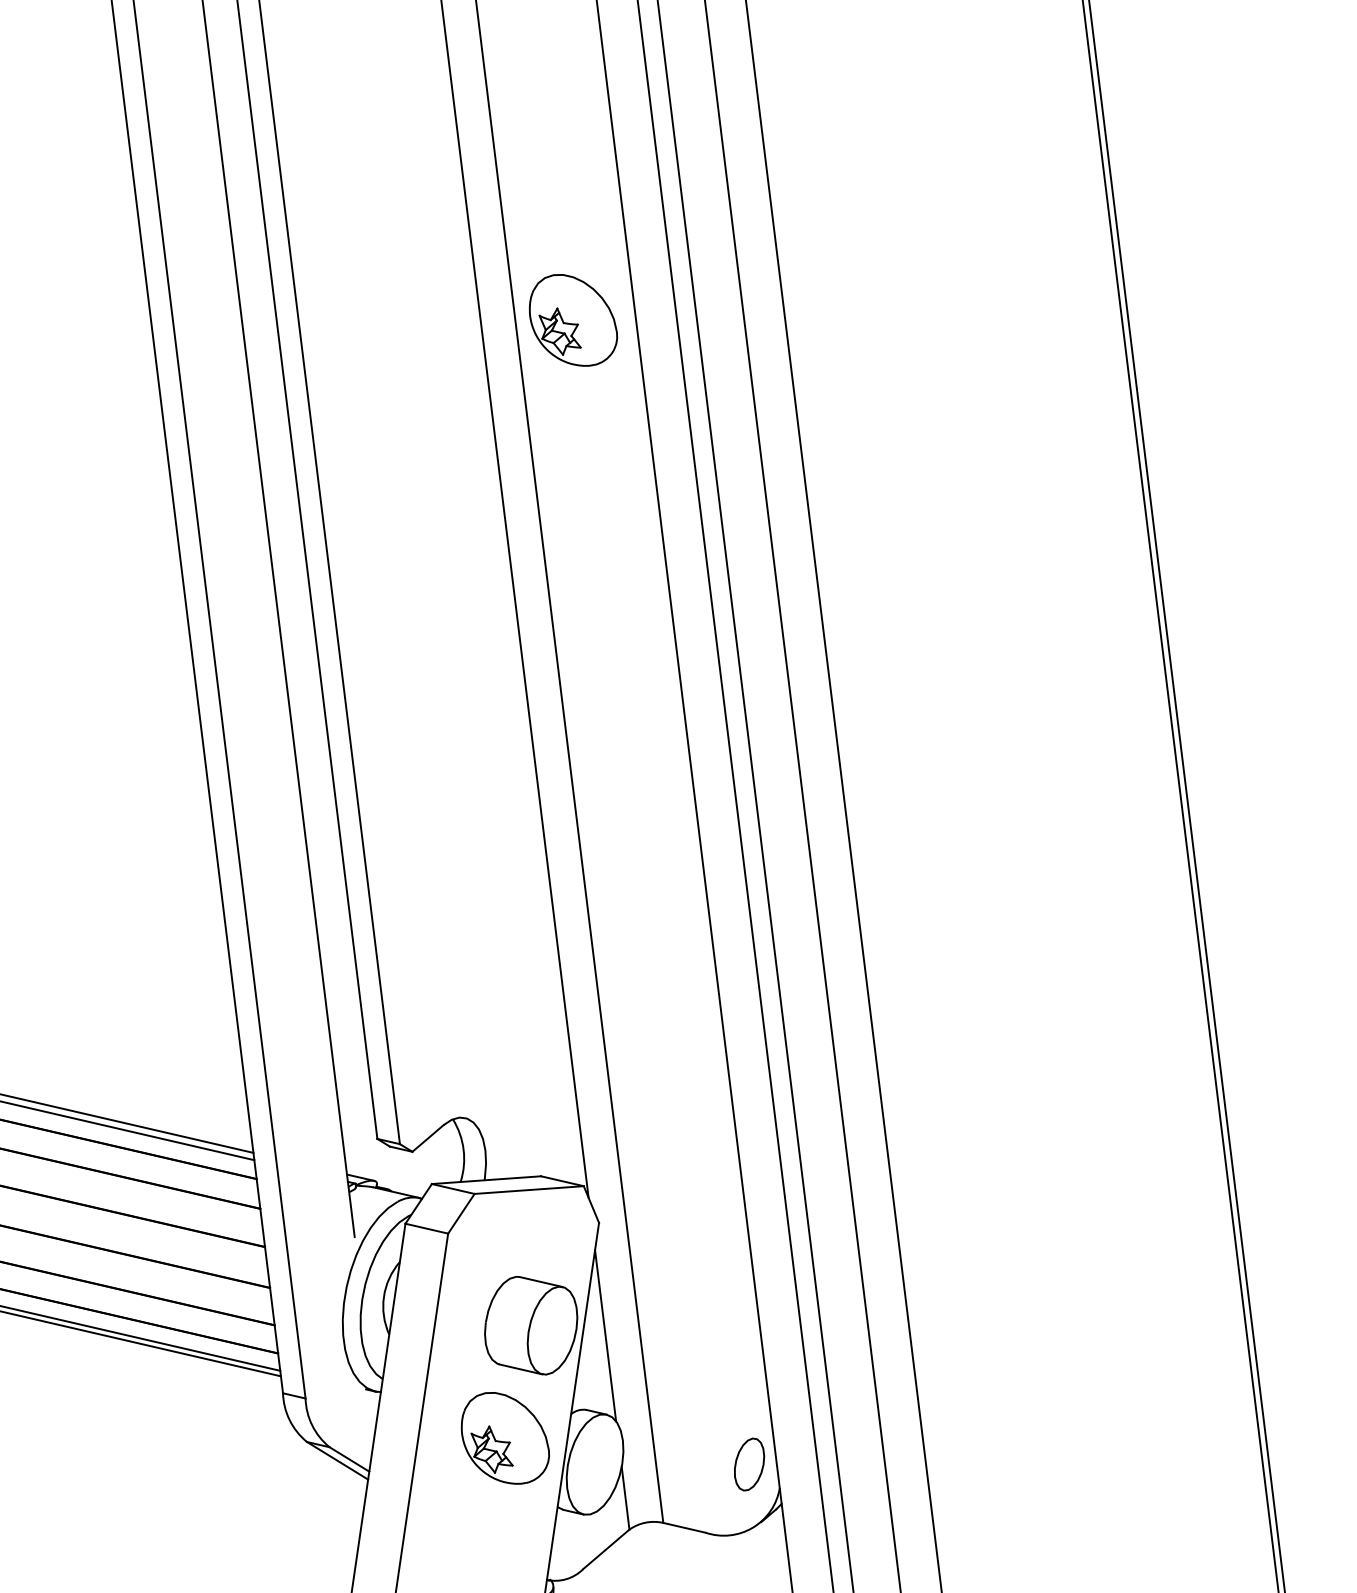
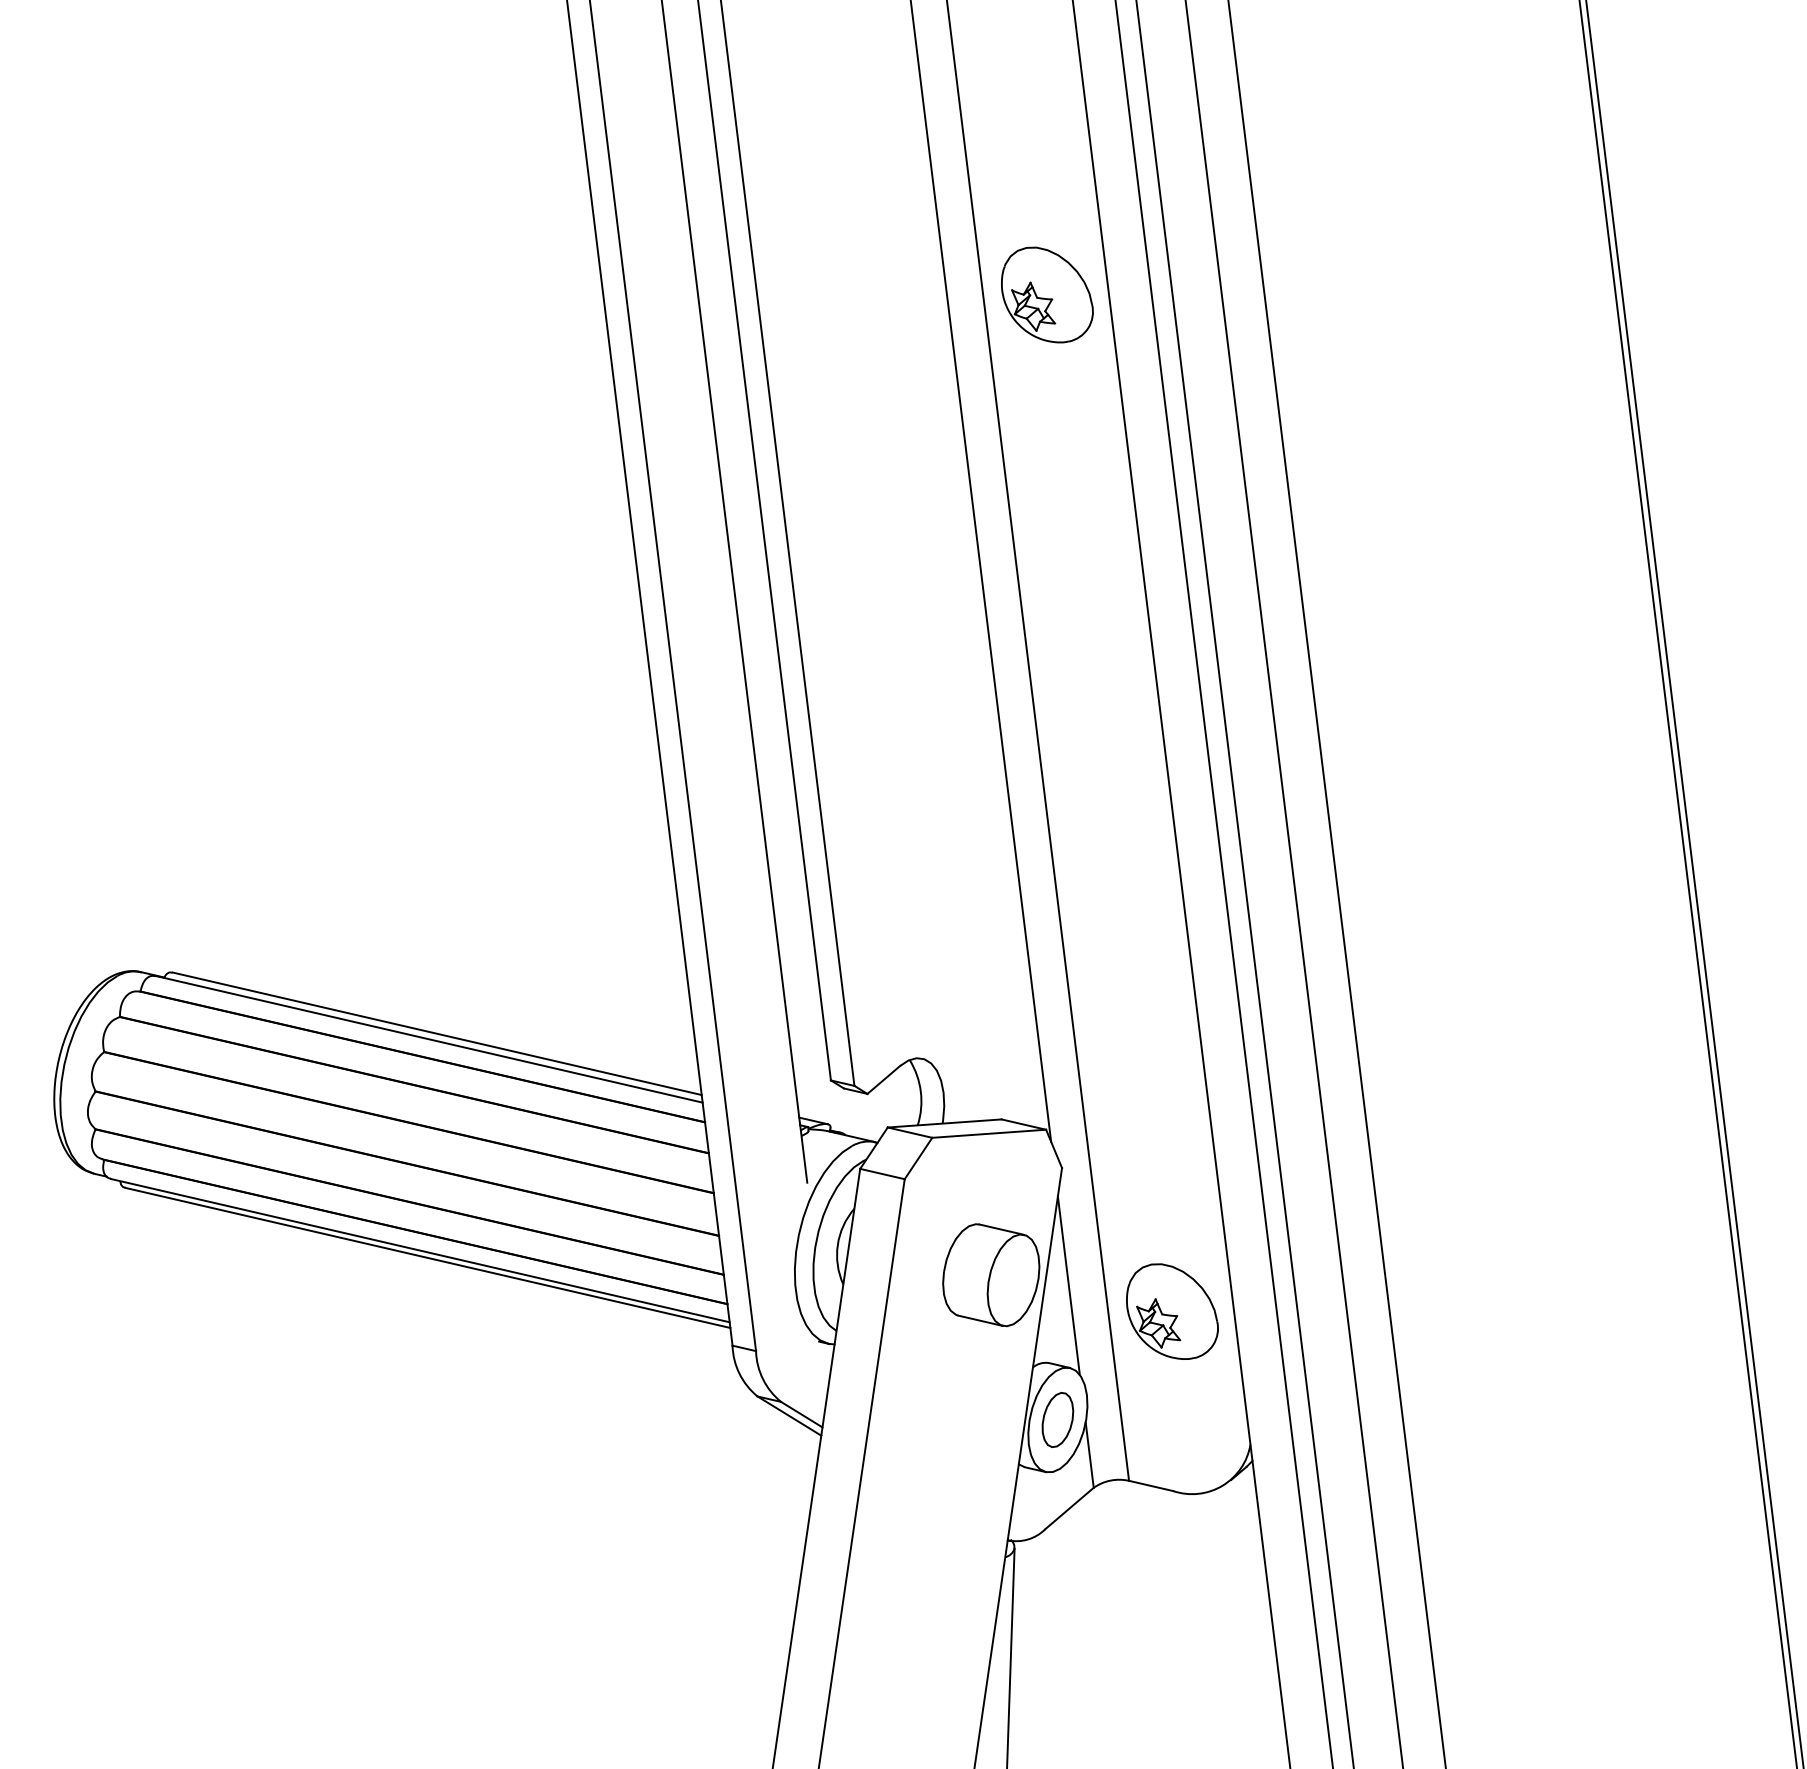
part: (573, 319) -> (1047, 294), moved
part: (505, 1438) -> (1172, 1311), moved
part: (749, 1464) -> (1057, 1419), moved

